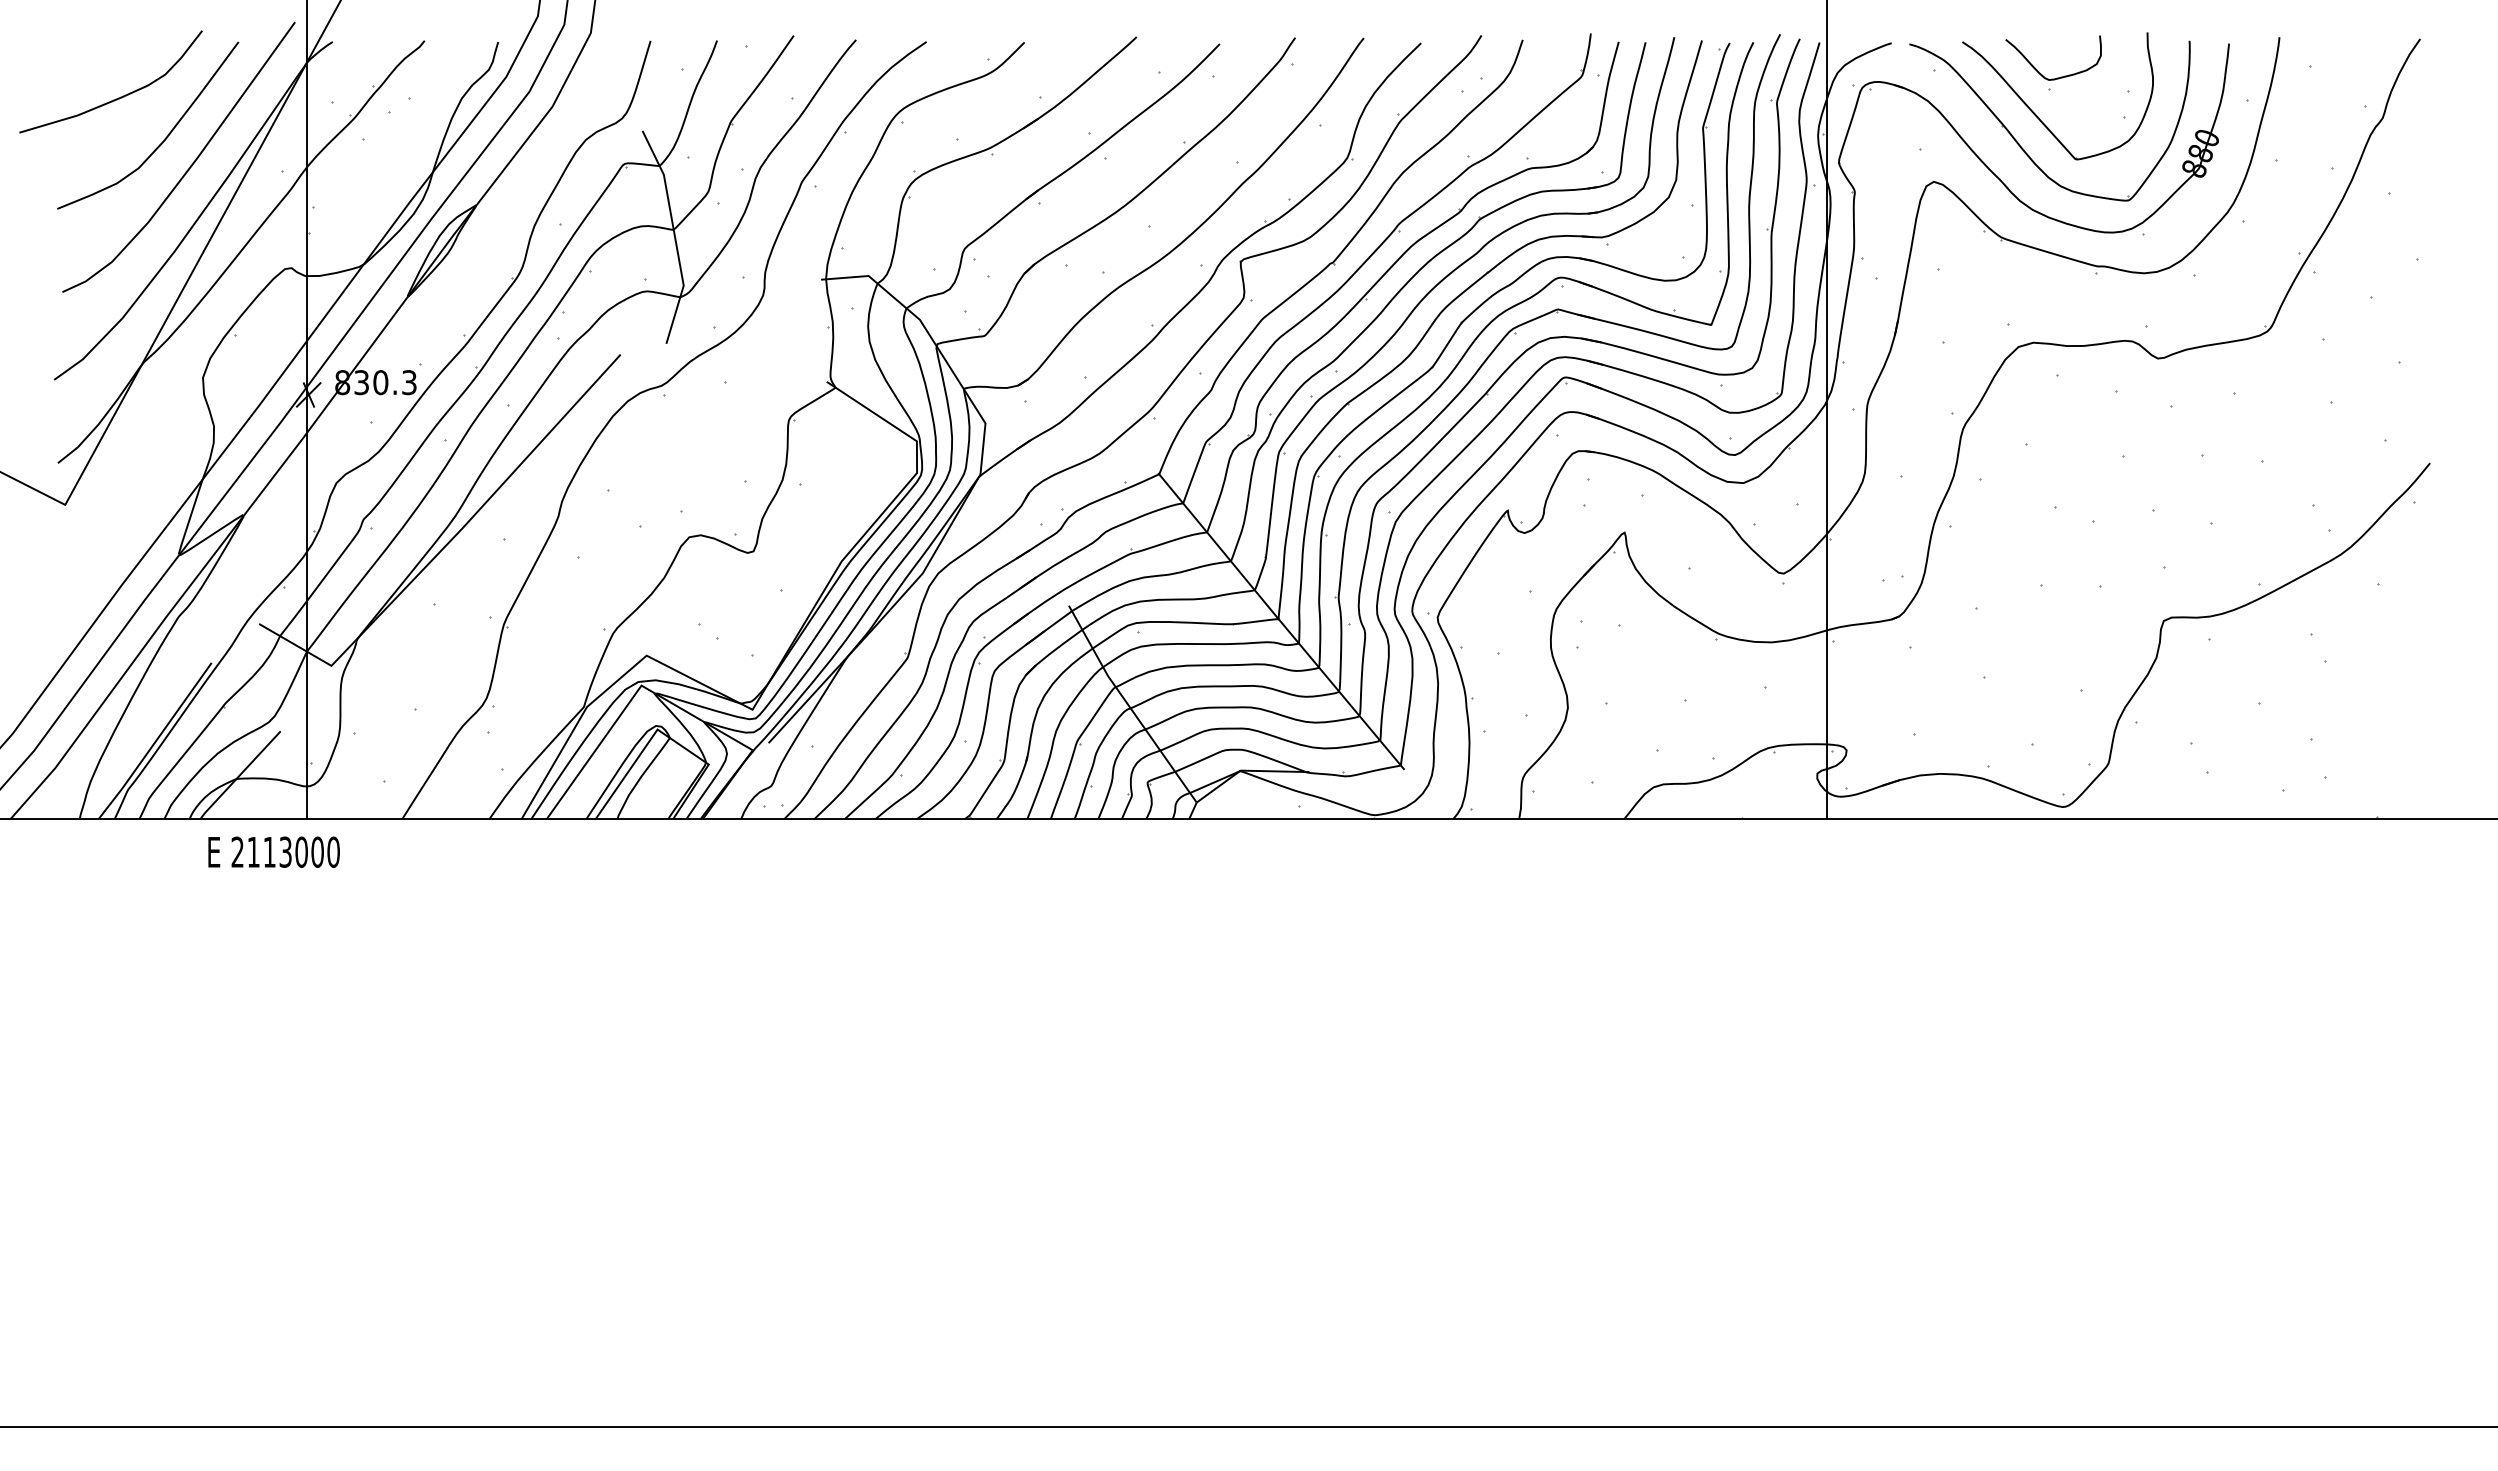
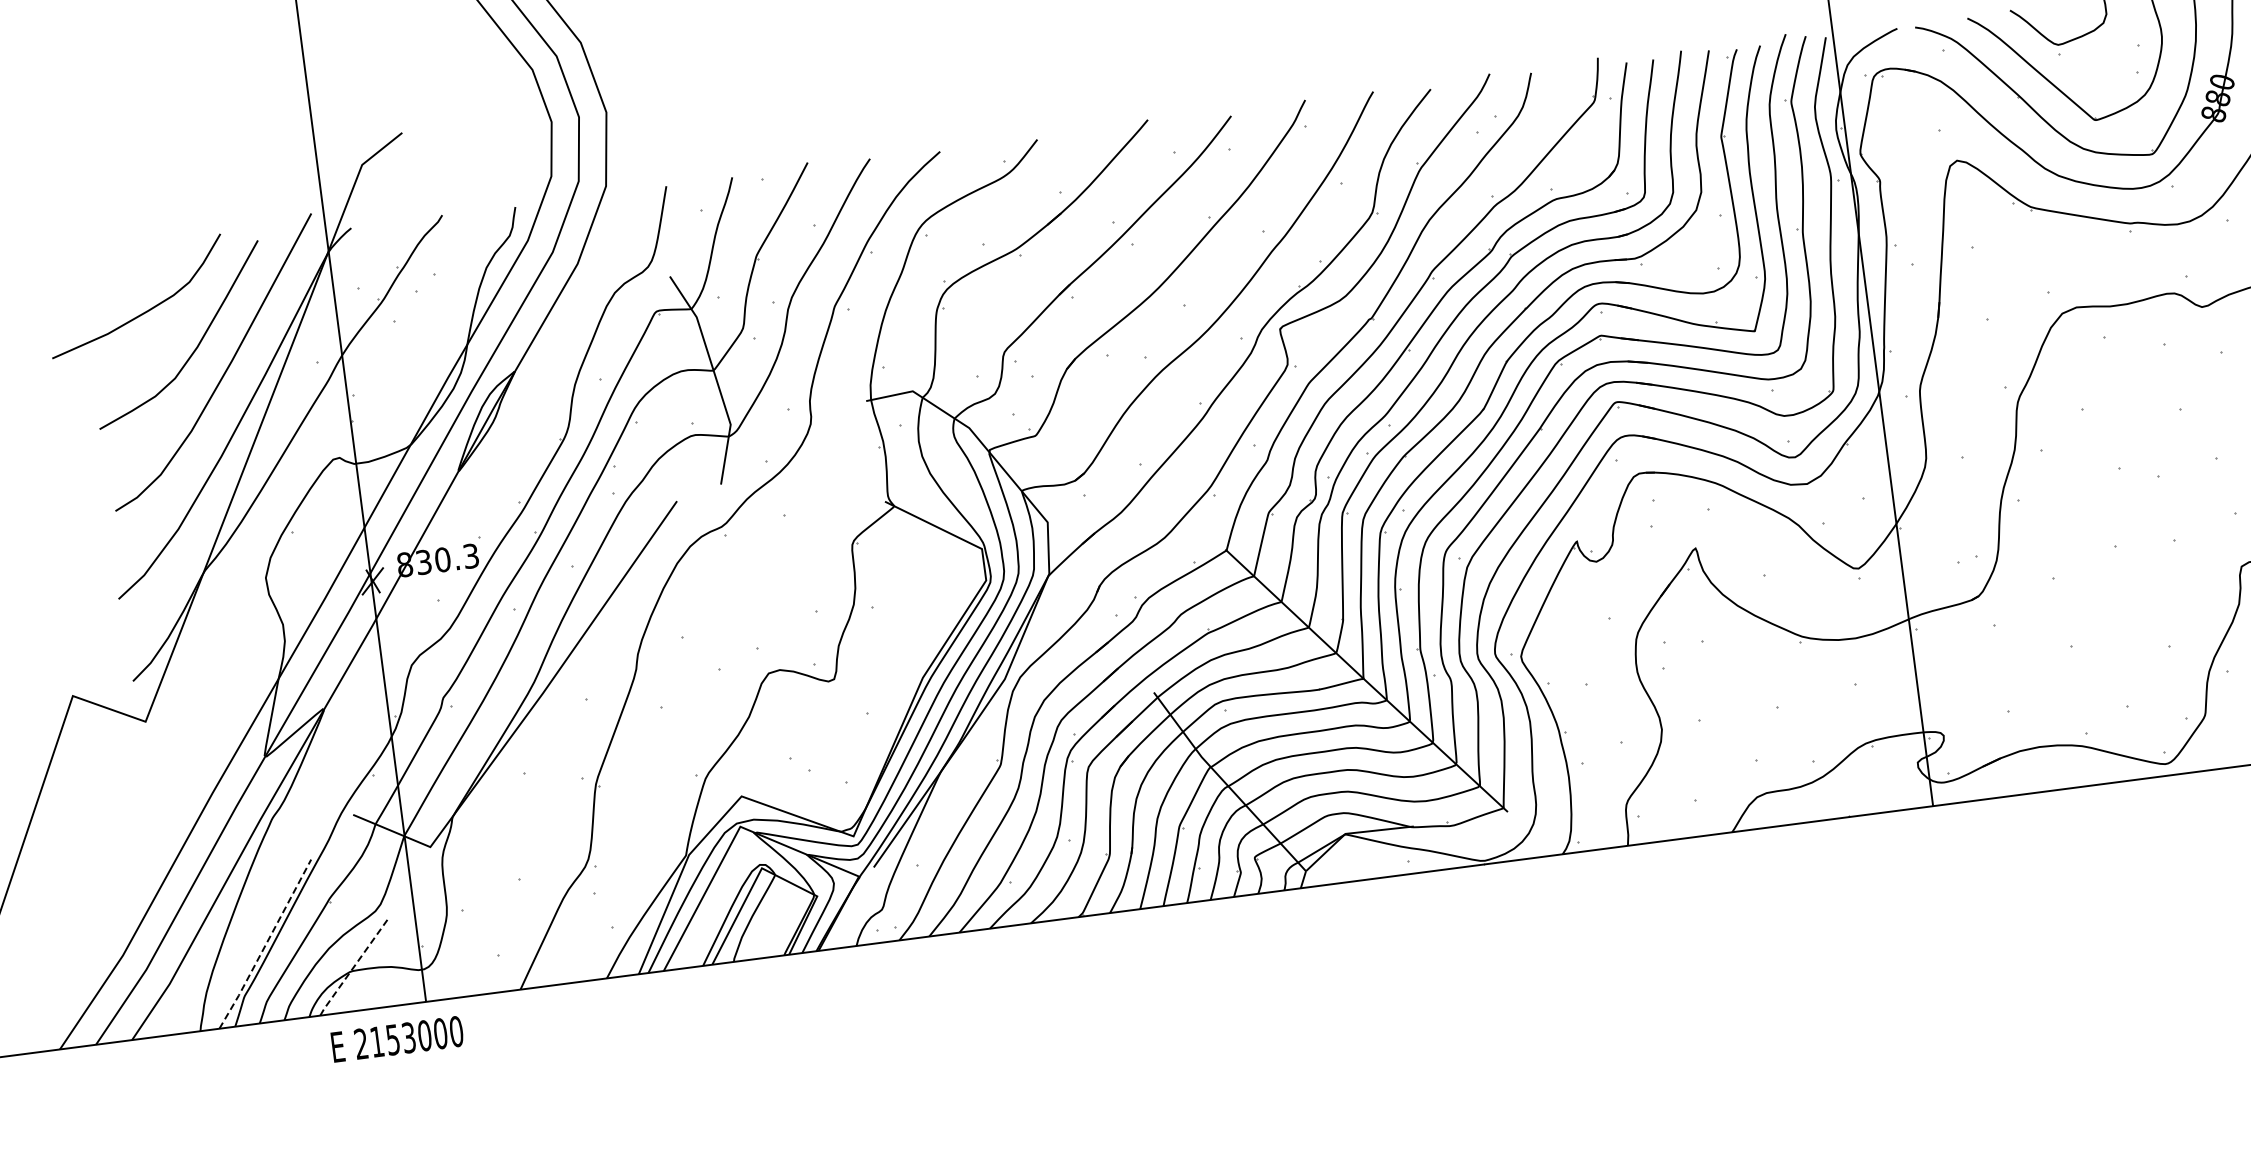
line: (155, 741) -> (265, 944), solid -> dashed
line: (239, 775) -> (353, 967), solid -> dashed
text: (269, 852) -> (392, 1040), 2113000 -> 2153000

